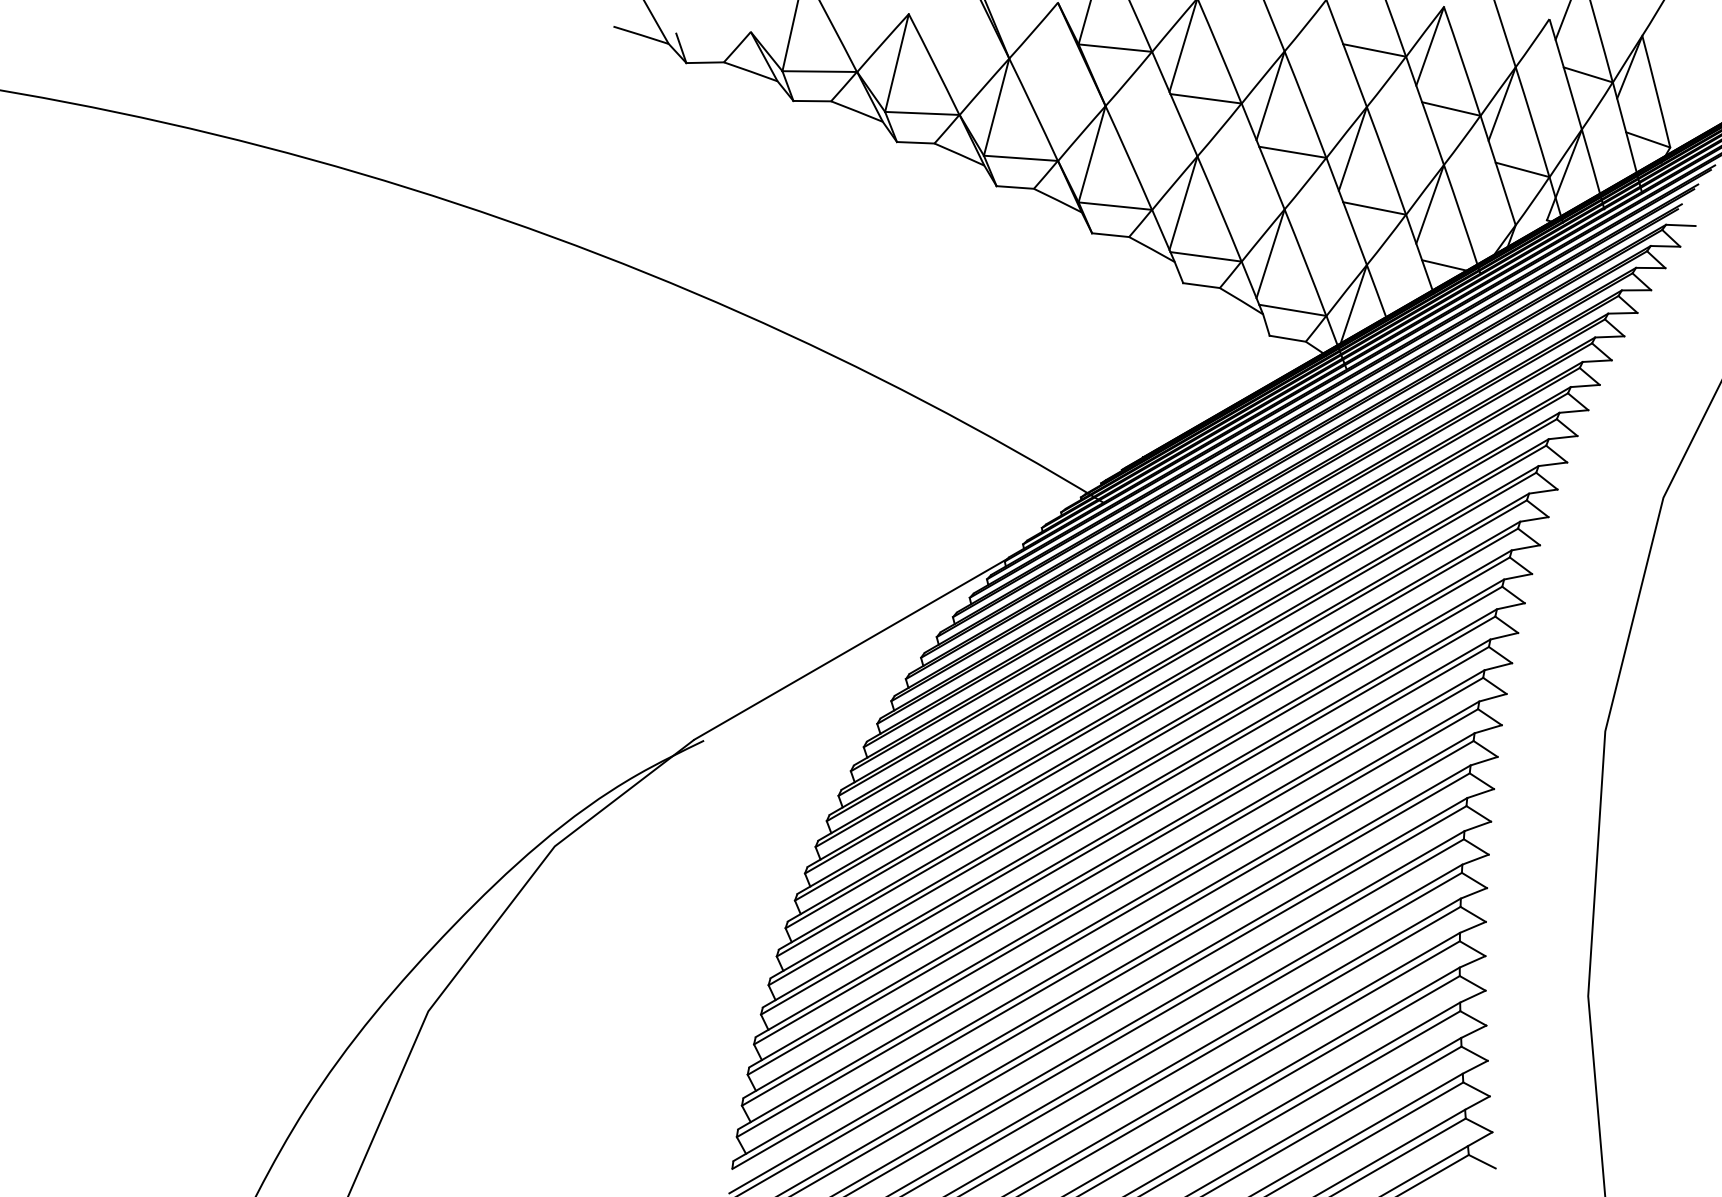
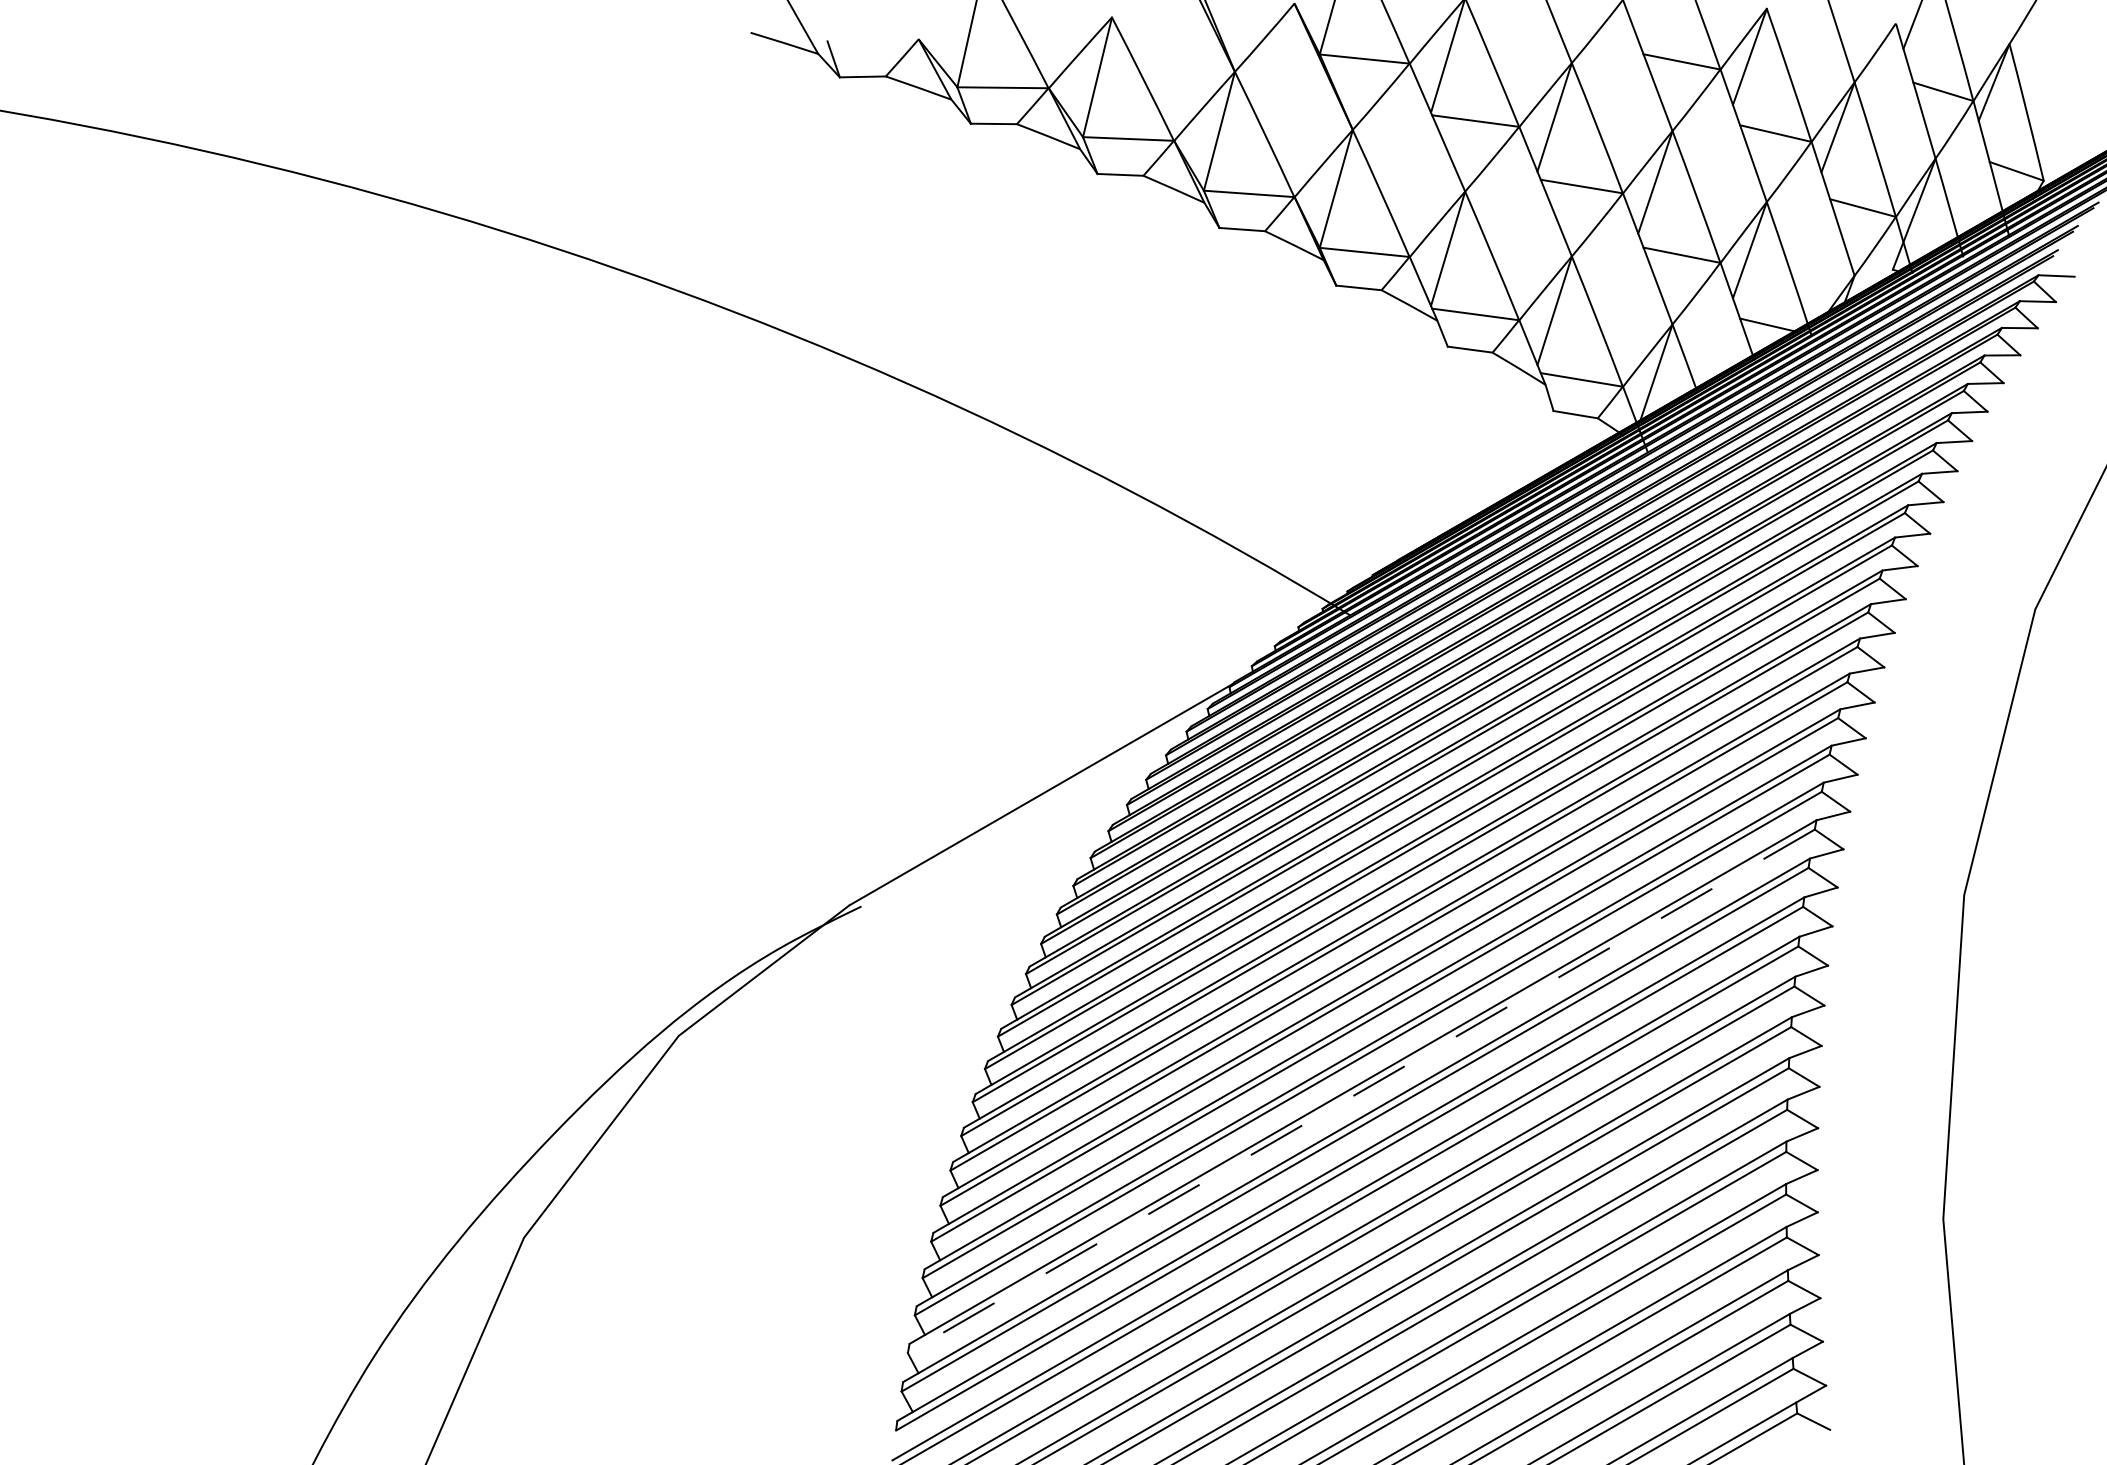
line: (1112, 891) -> (1361, 1091), solid -> dashed

